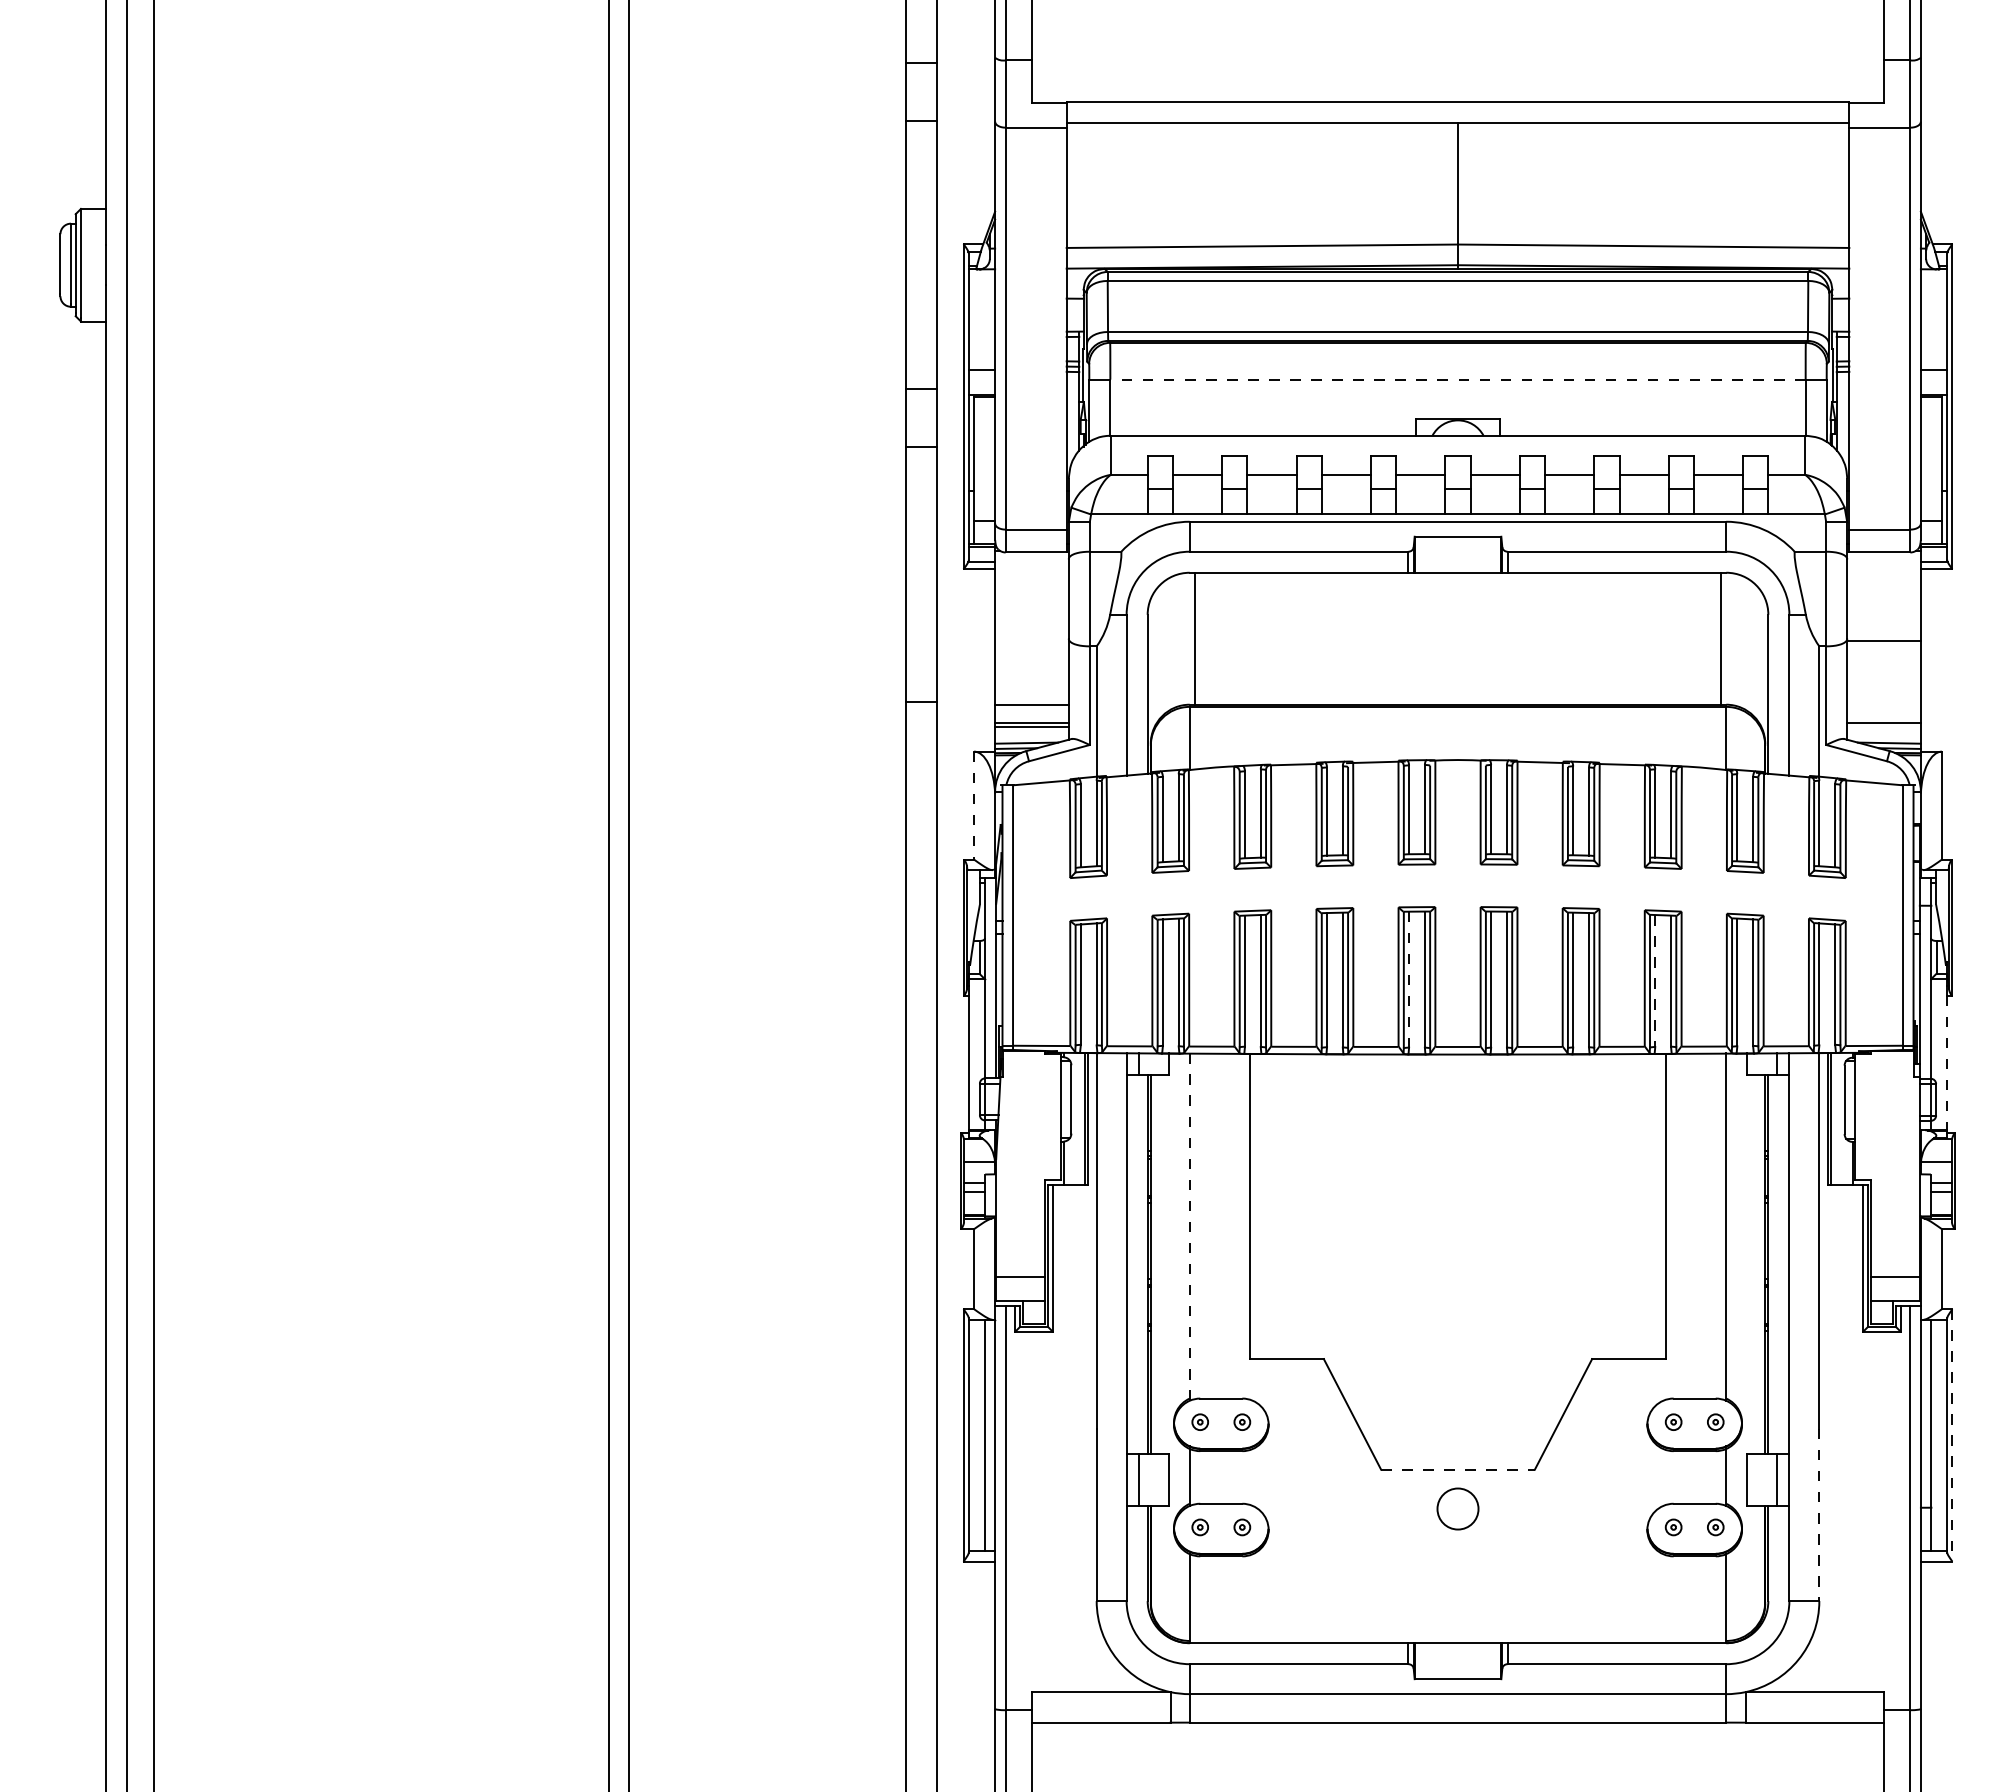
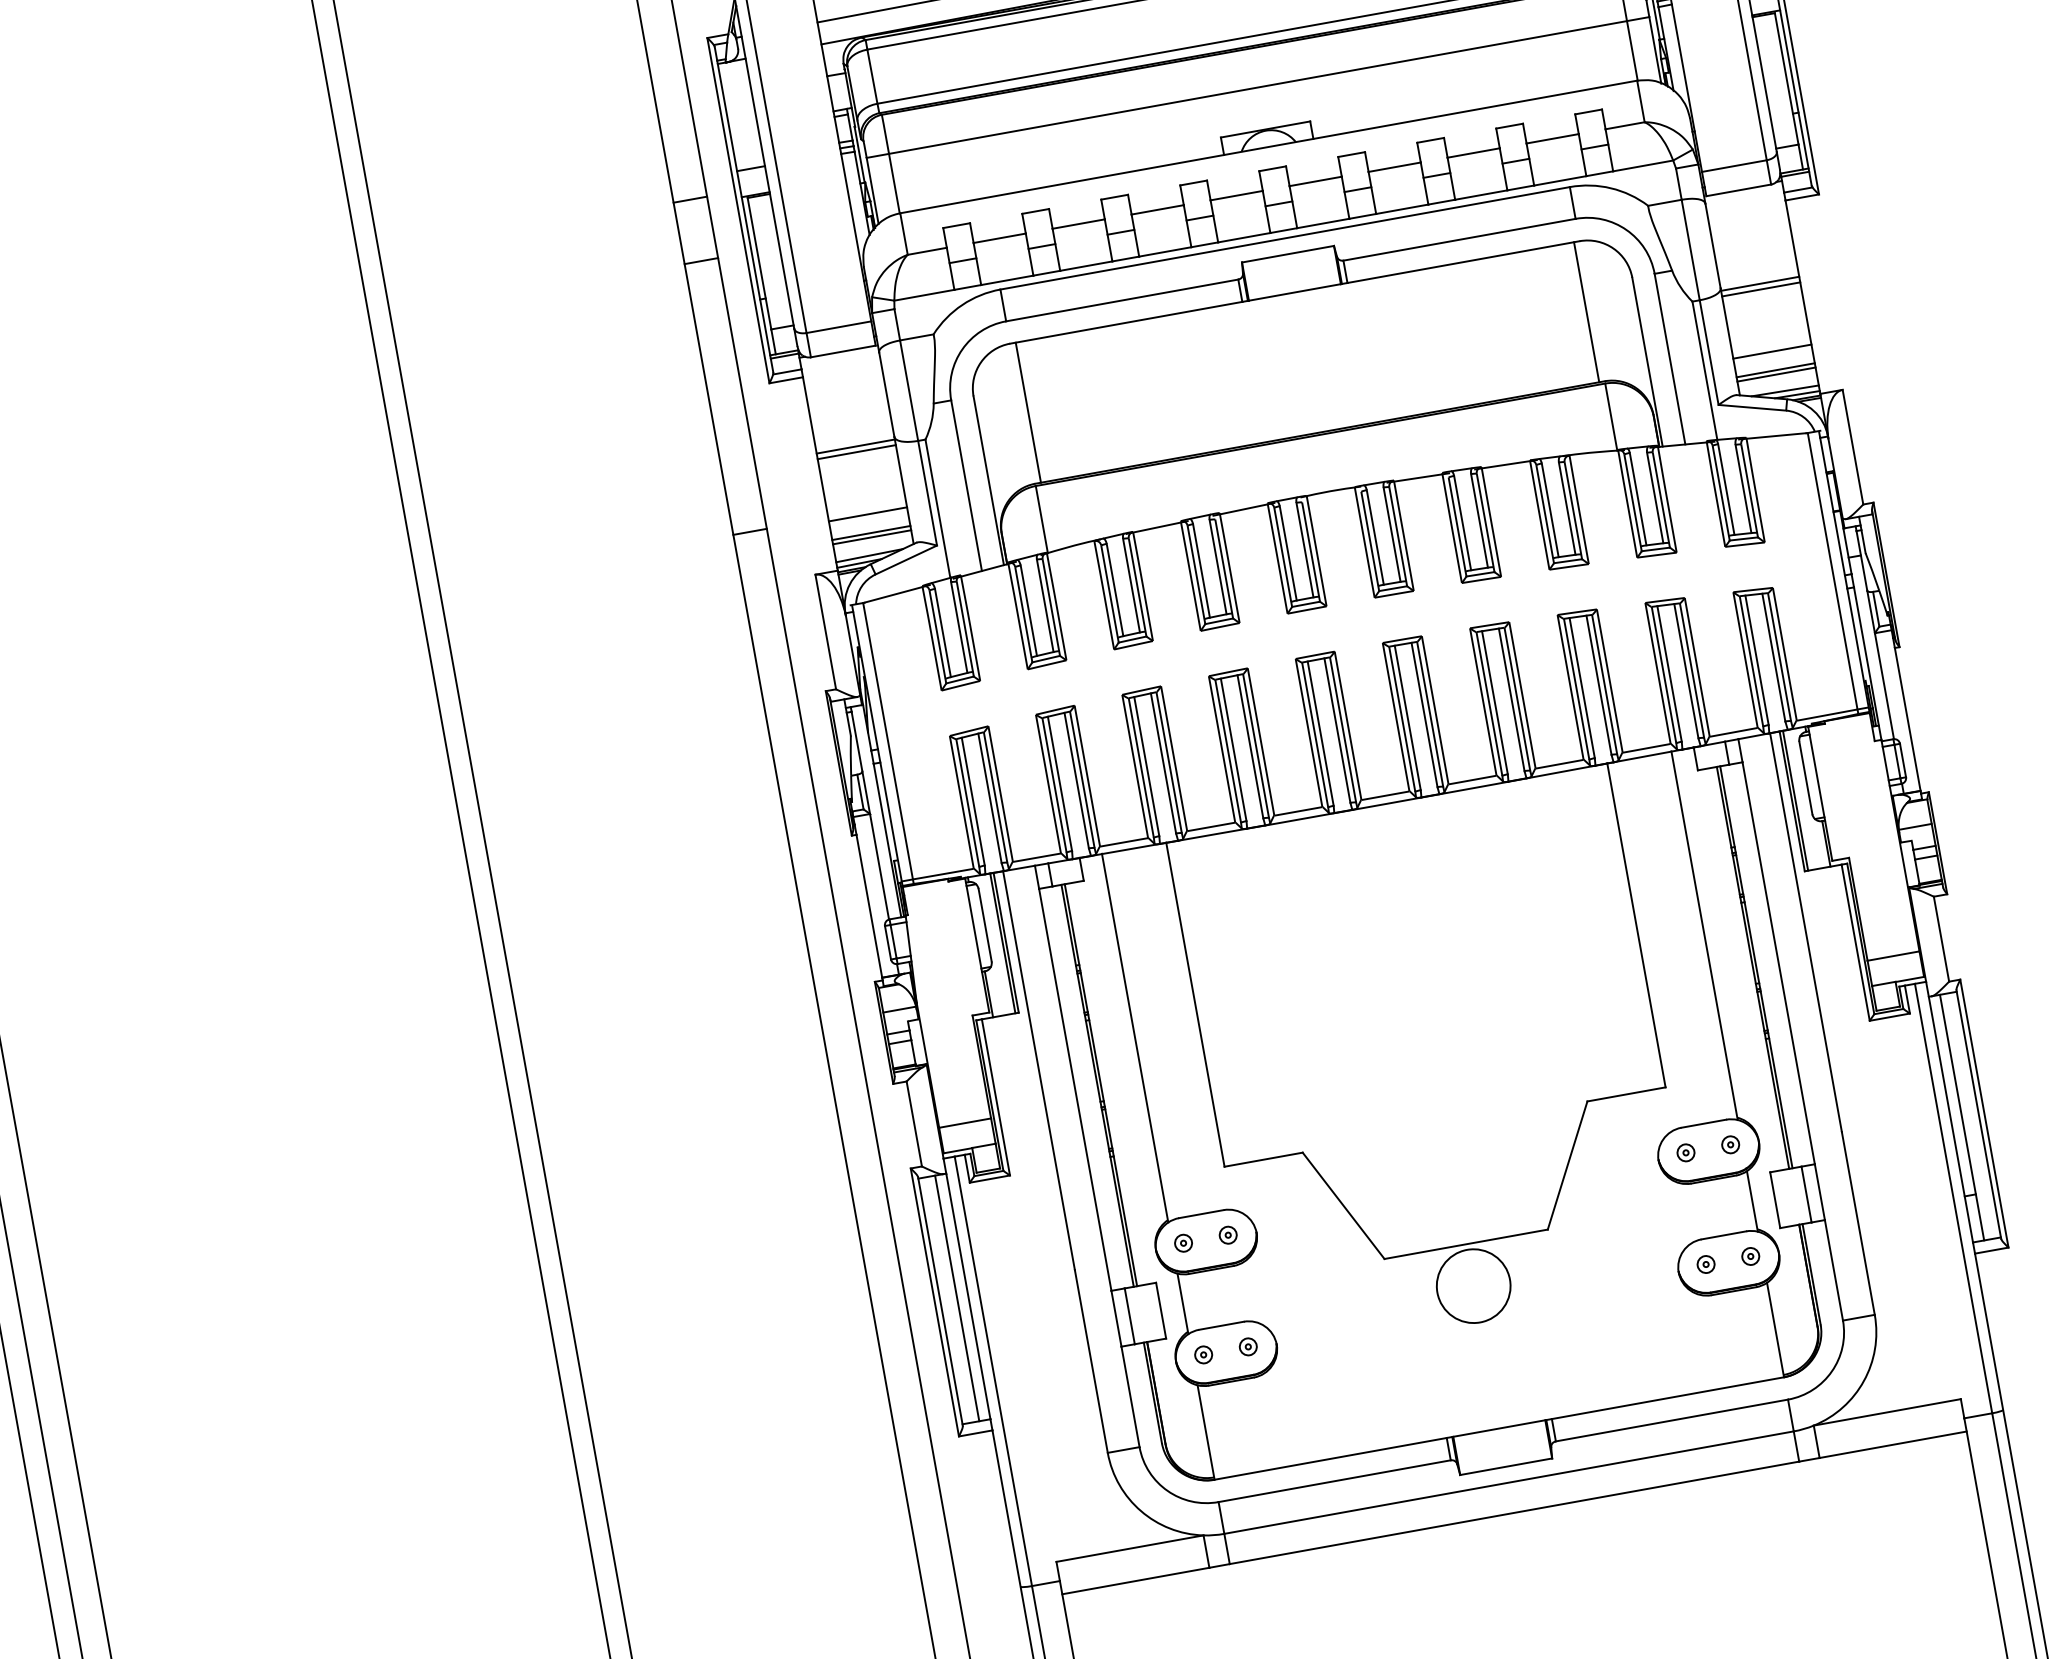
line: (1458, 379) -> (1258, 87), dashed -> solid
line: (1031, 641) -> (855, 446), added
line: (1031, 646) -> (856, 452), added
line: (1883, 646) -> (1760, 289), added
line: (1883, 705) -> (1771, 352), added
line: (1883, 726) -> (1775, 374), added
line: (974, 805) -> (826, 631), dashed -> solid
line: (1409, 980) -> (1321, 734), dashed -> solid
line: (1655, 981) -> (1582, 688), dashed -> solid
line: (1947, 1064) -> (1908, 720), dashed -> solid
line: (1189, 1227) -> (1134, 1038), dashed -> solid
line: (1952, 1435) -> (1984, 1113), dashed -> solid
line: (1458, 1469) -> (1466, 1244), dashed -> solid
circle: (1457, 1508) -> (1473, 1285), size x1.67
line: (1819, 1515) -> (1858, 1223), dashed -> solid

